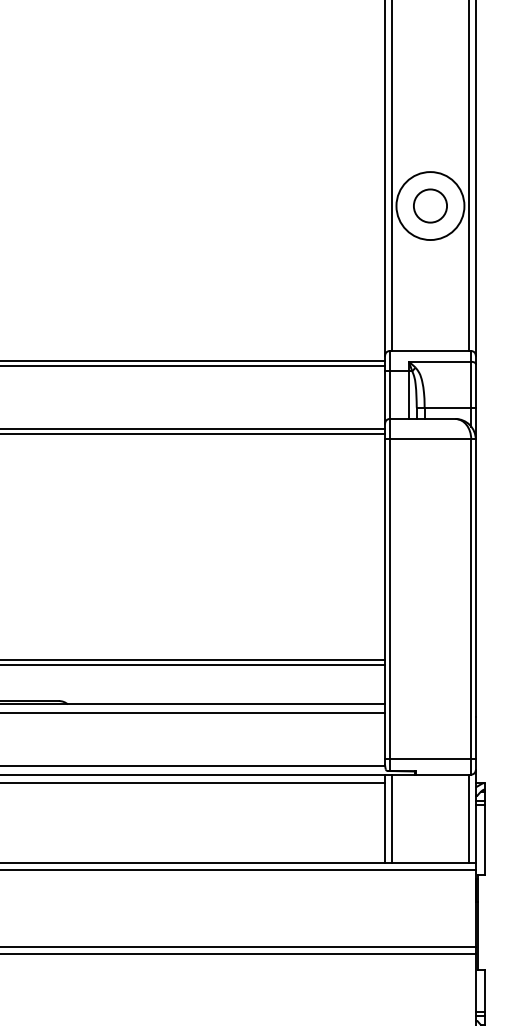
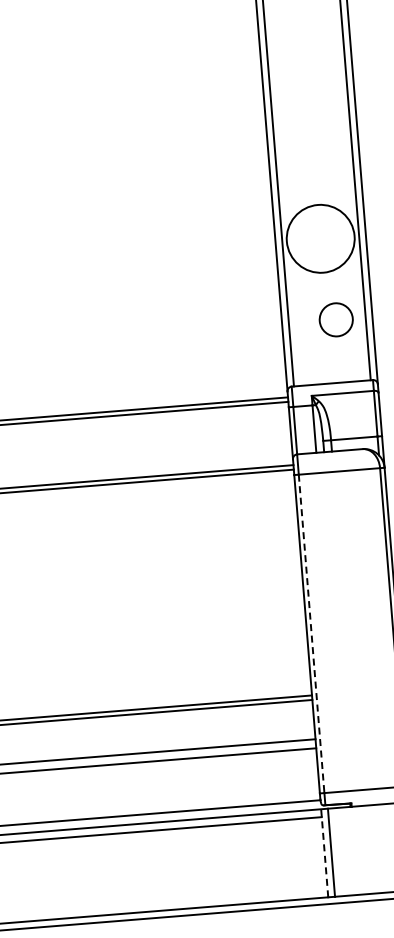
circle: (430, 205) -> (336, 319), moved
line: (389, 599) -> (311, 634), solid -> dashed
line: (385, 818) -> (325, 852), solid -> dashed

